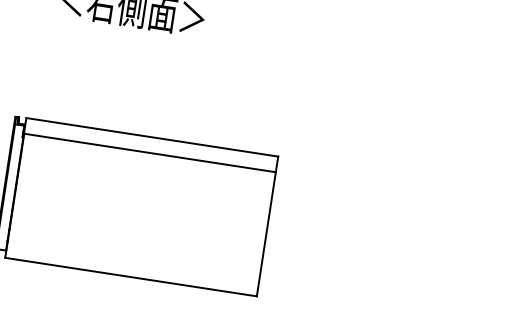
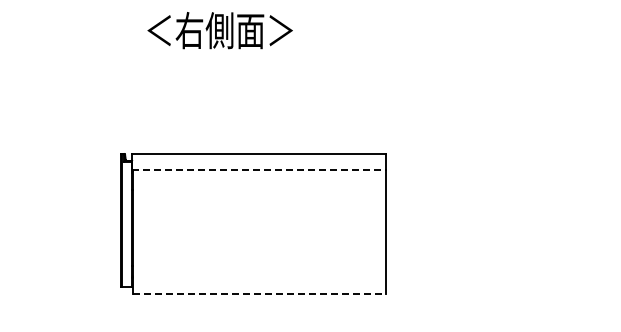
line: (150, 152) -> (259, 169), solid -> dashed
line: (131, 277) -> (259, 294), solid -> dashed

